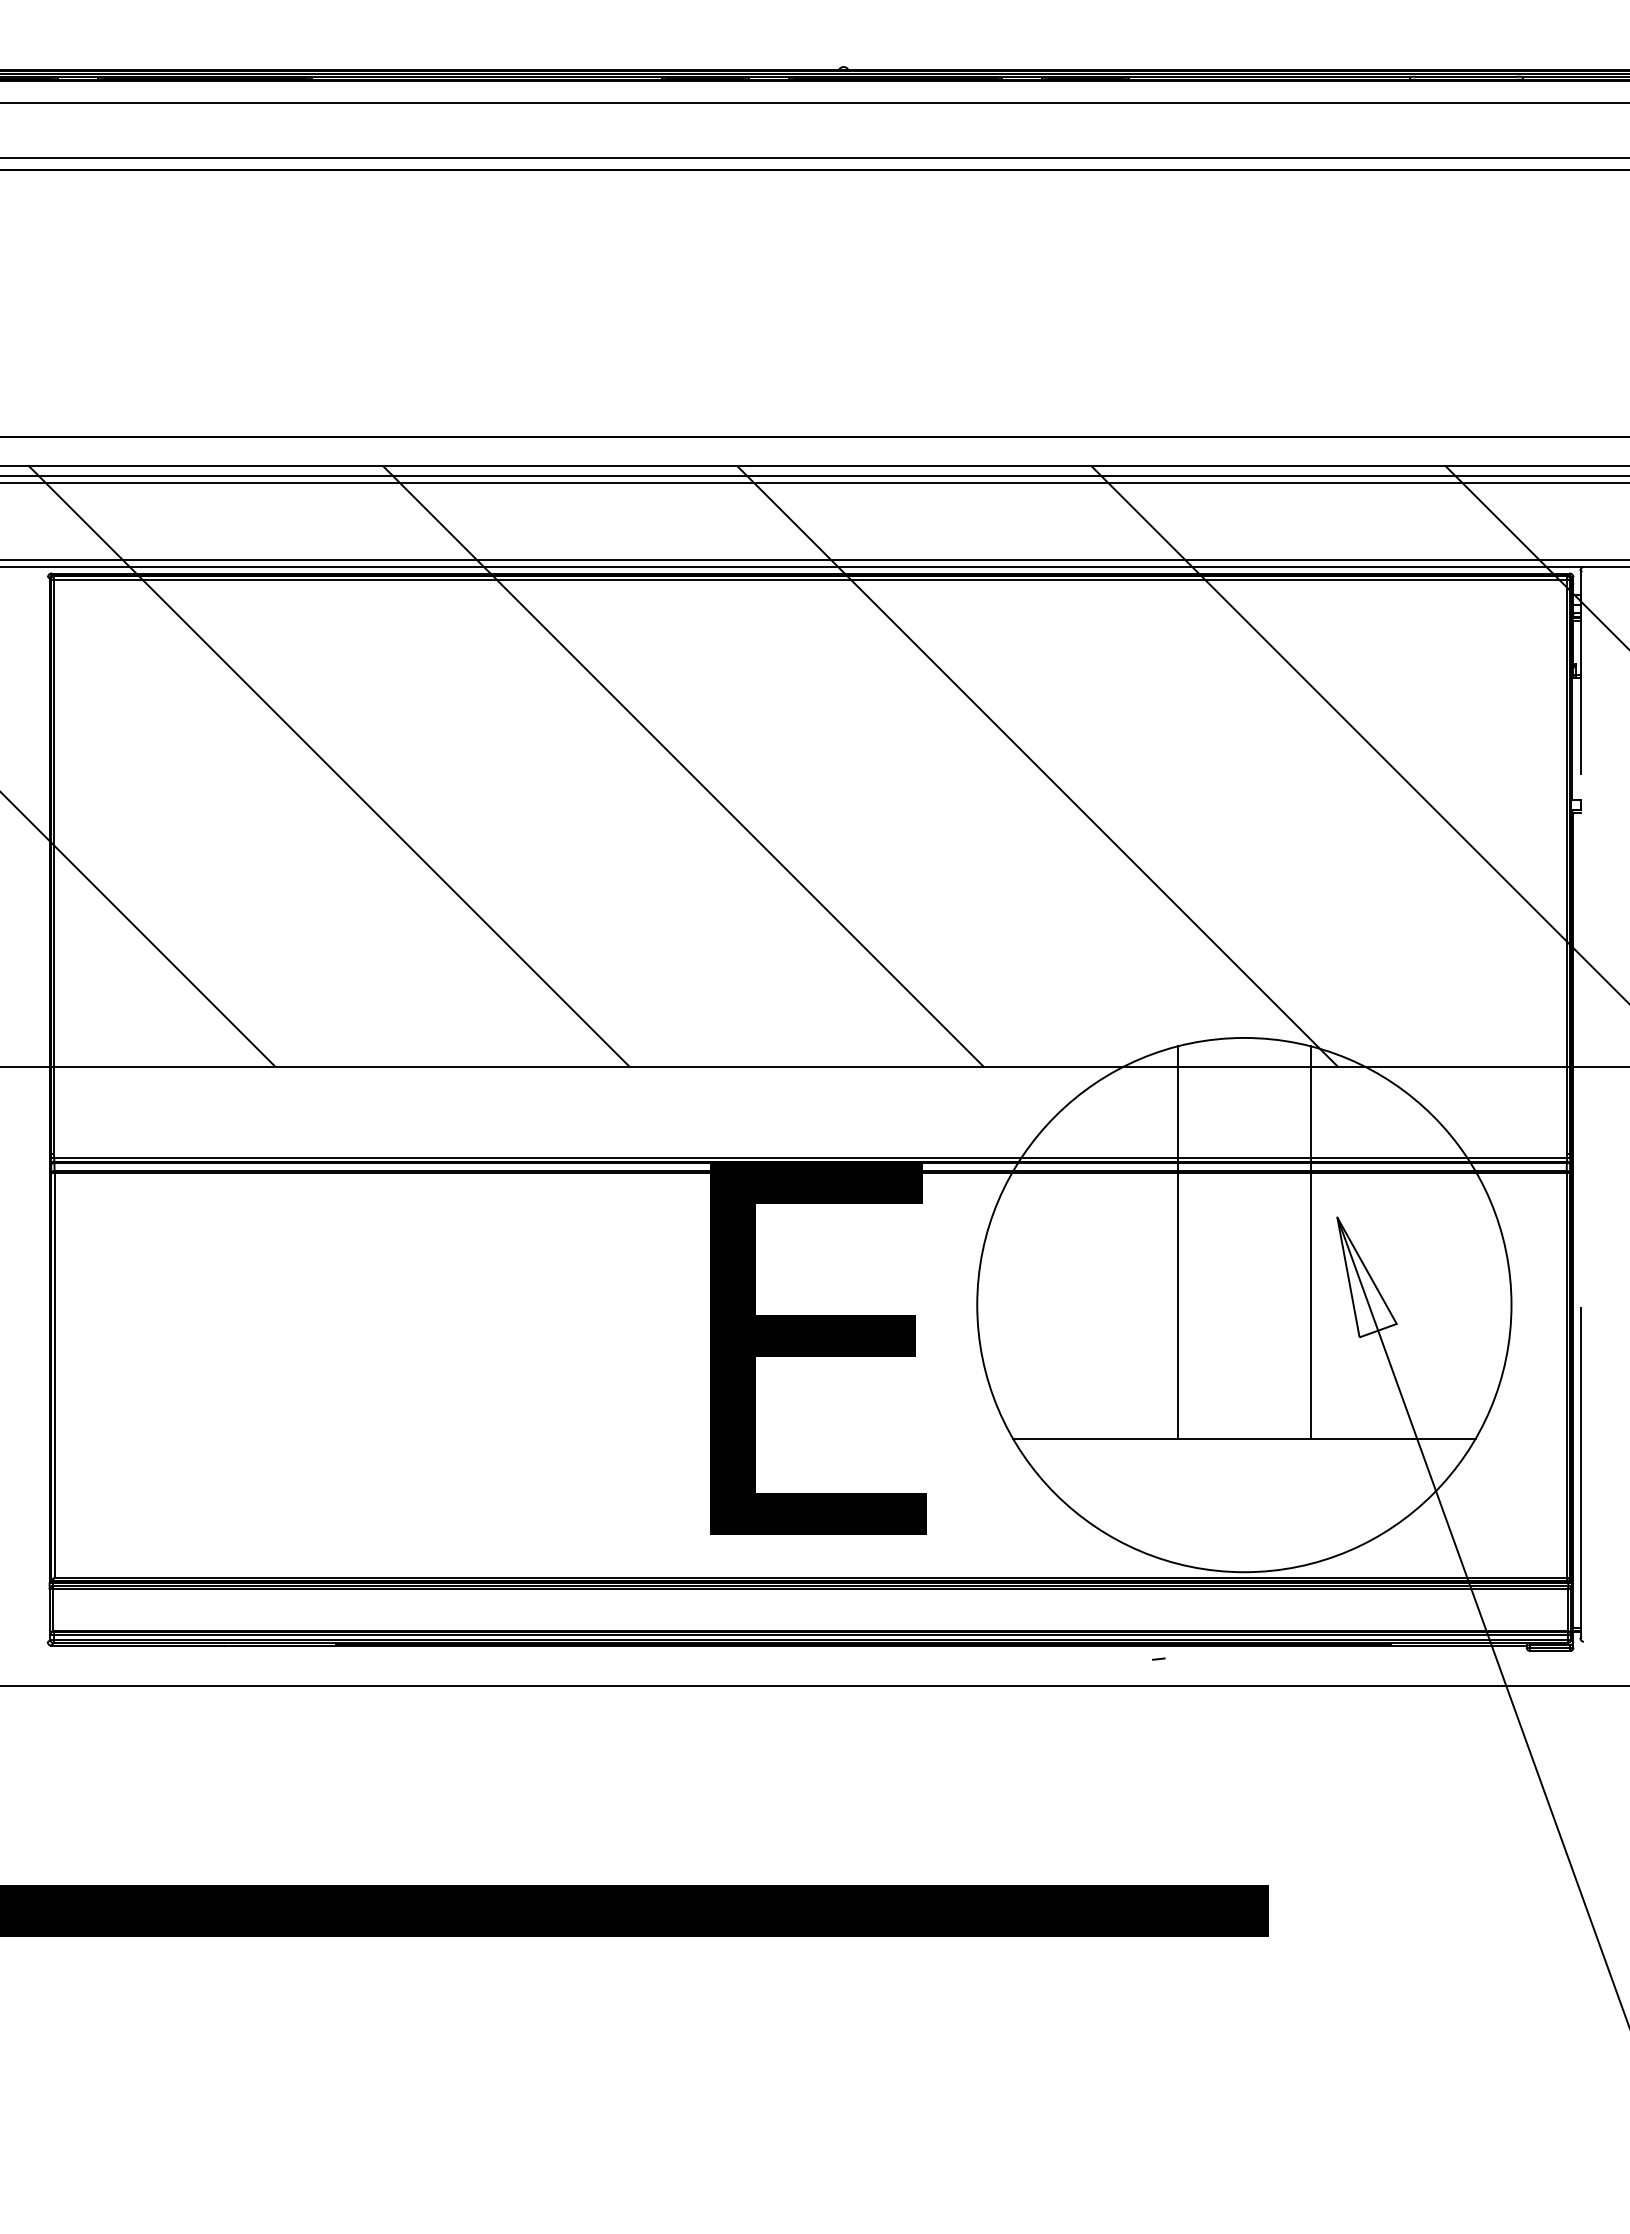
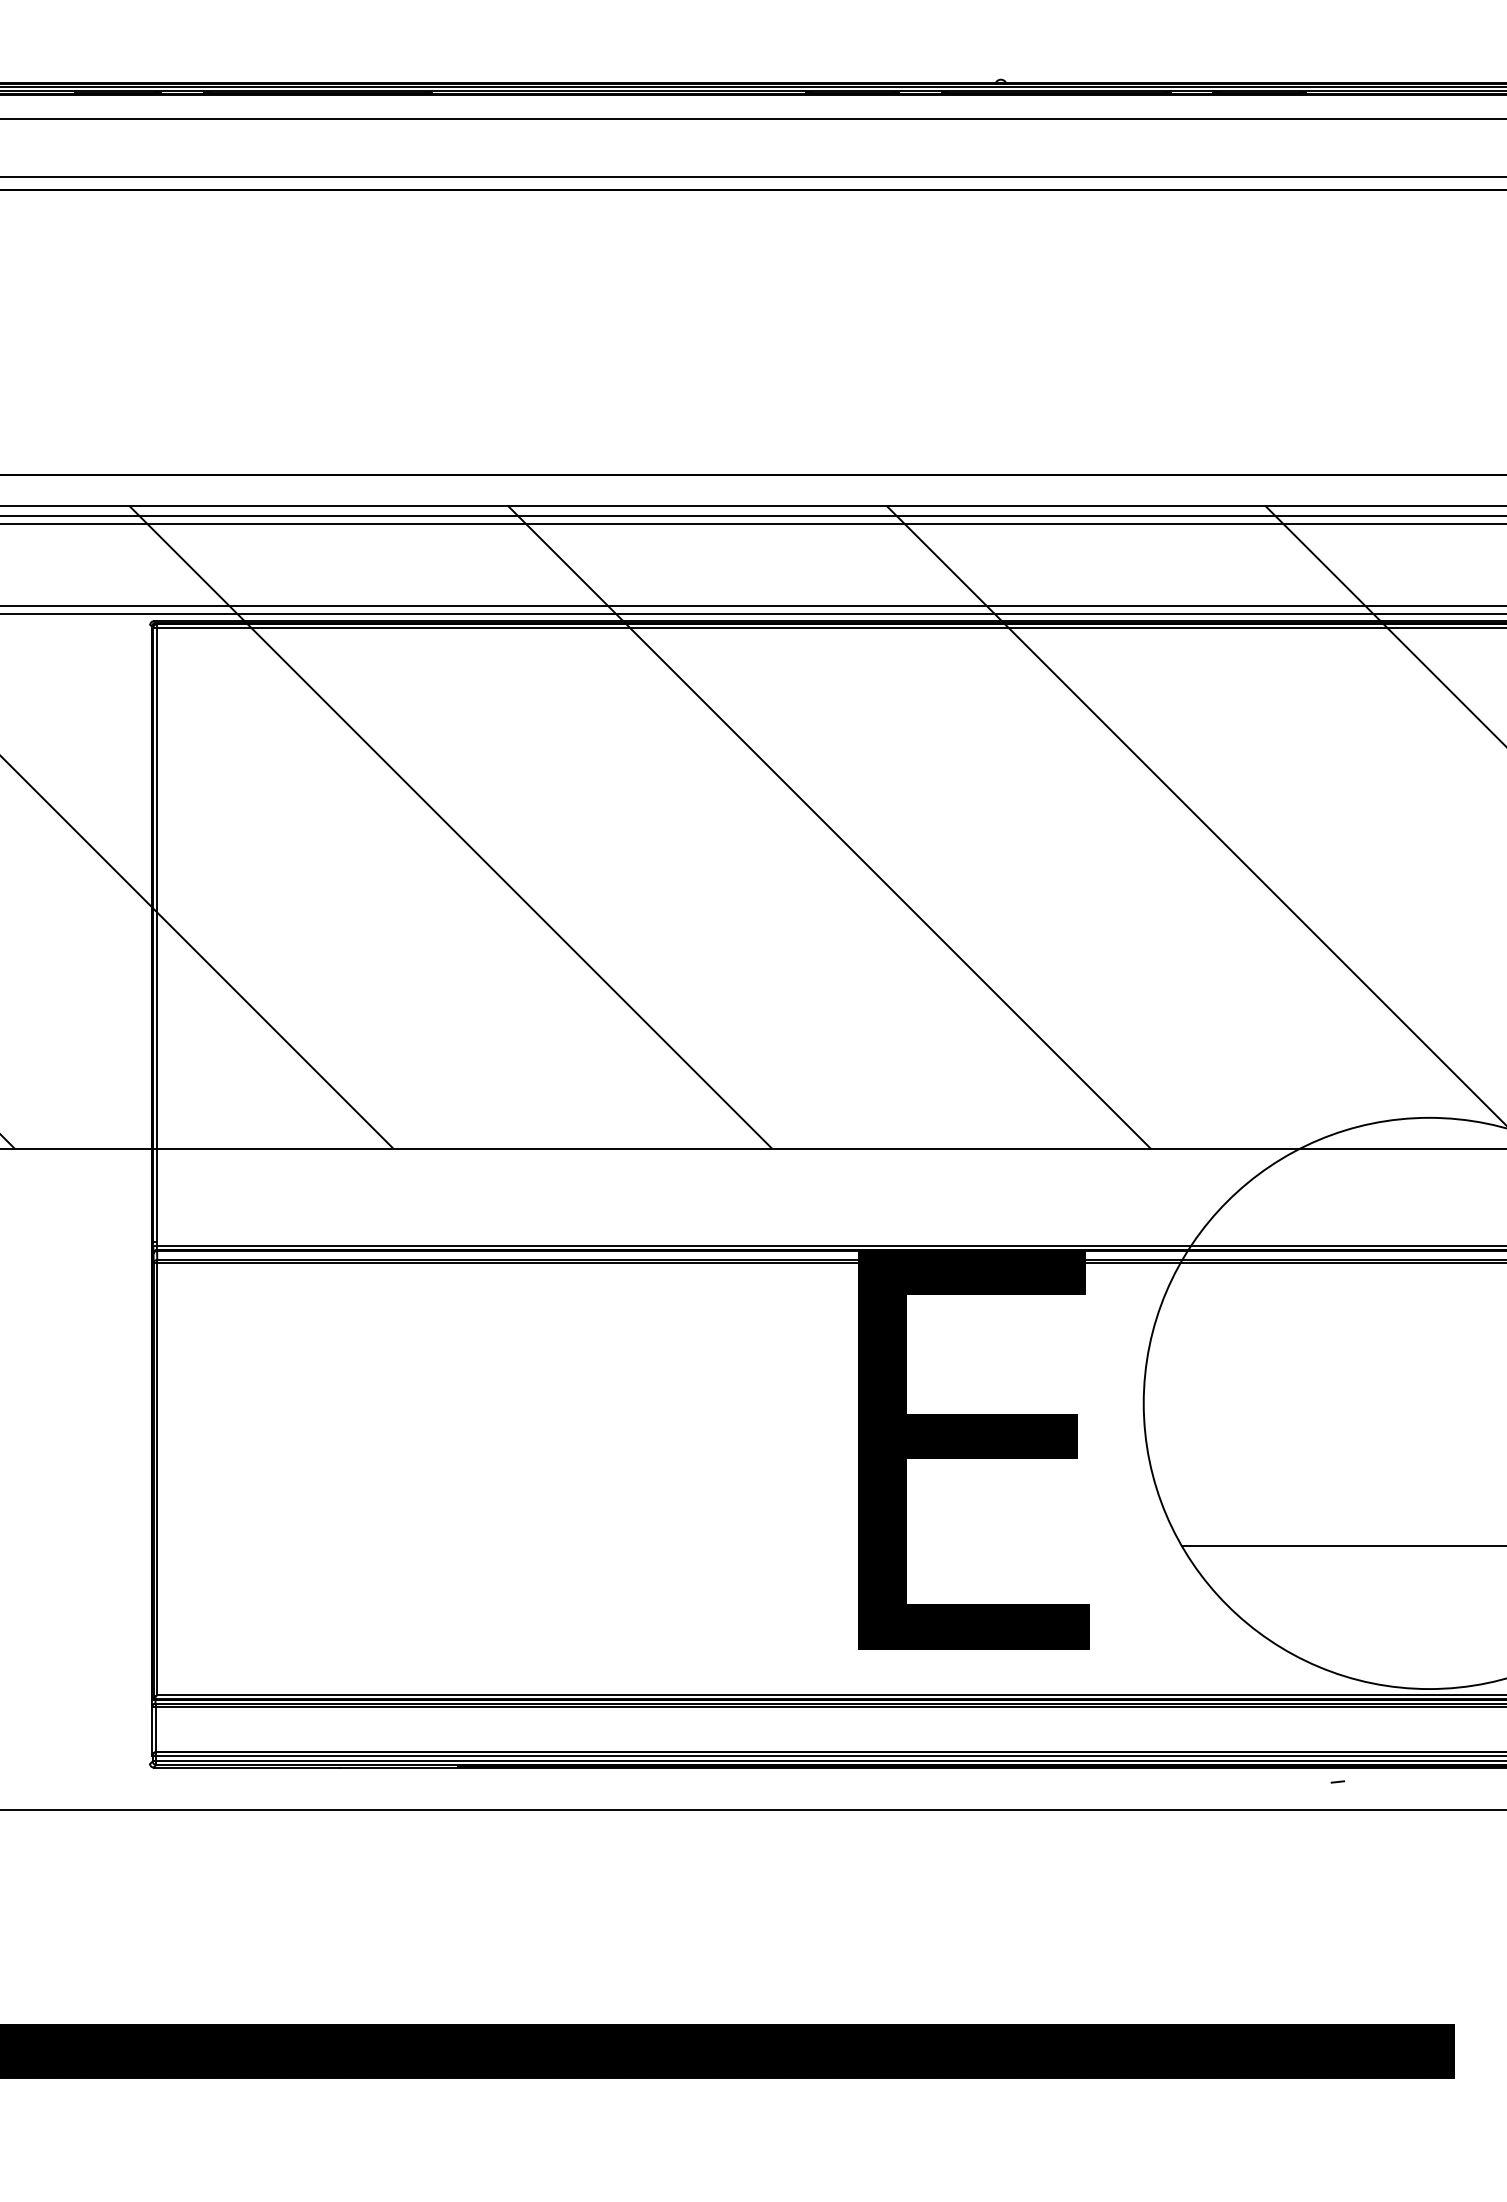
line: (1177, 1242) -> (1357, 1336), removed
line: (1311, 1242) -> (1501, 1336), removed

